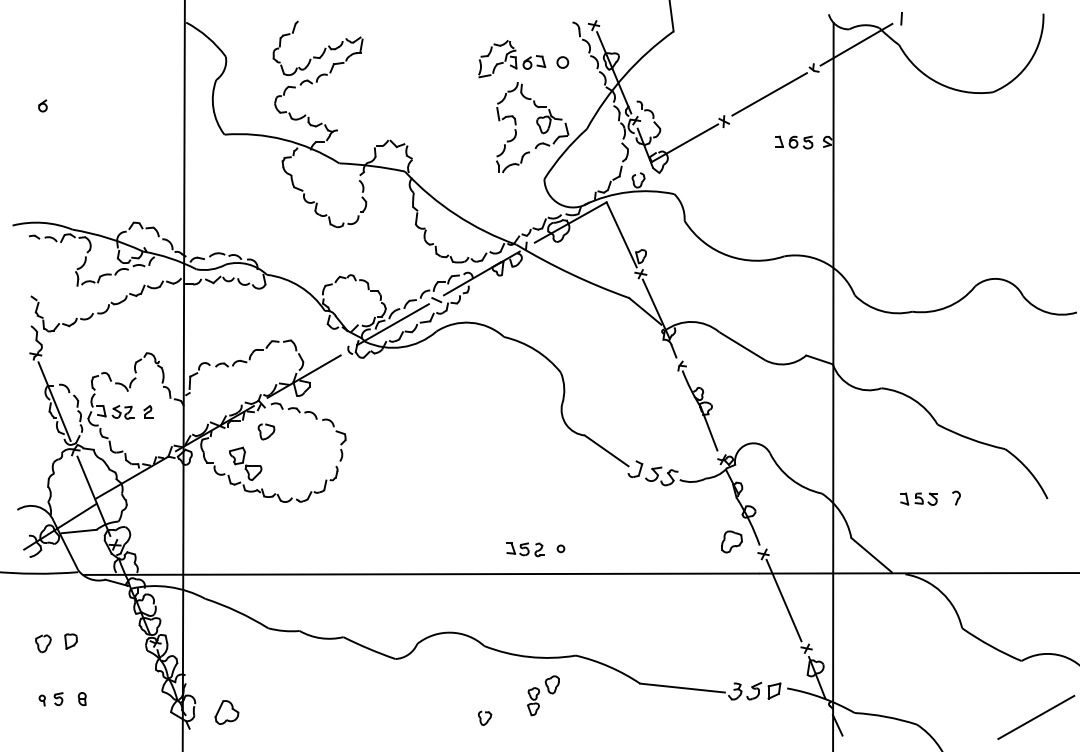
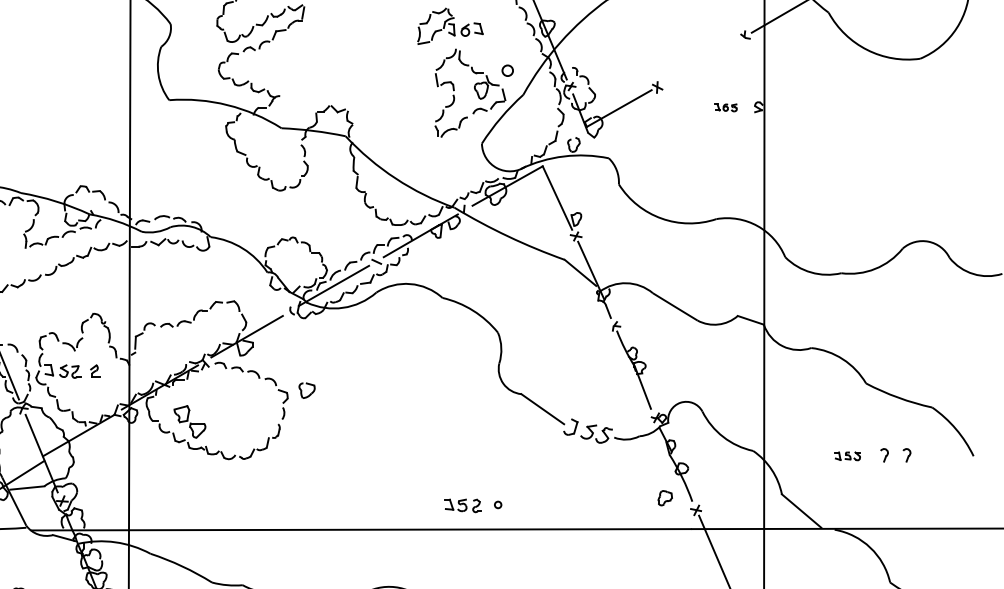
circle: (562, 62) -> (507, 70), moved
line: (769, 94) -> (701, 60), removed
part: (794, 142) -> (726, 107), size x0.6
part: (266, 431) -> (307, 390), moved
part: (979, 497) -> (907, 454), added
part: (918, 498) -> (847, 455), size x0.7
part: (731, 541) -> (664, 497), size x0.7

